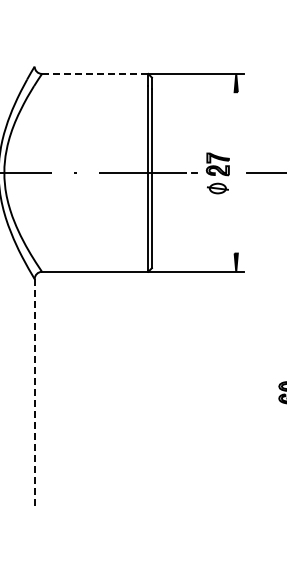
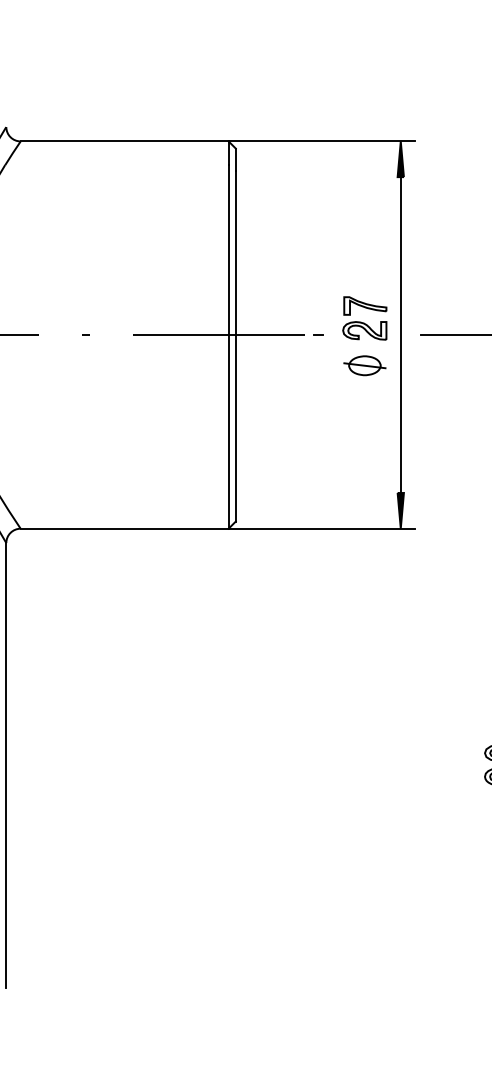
line: (95, 73) -> (125, 140), dashed -> solid
line: (236, 172) -> (401, 334), added
line: (34, 392) -> (5, 764), dashed -> solid

